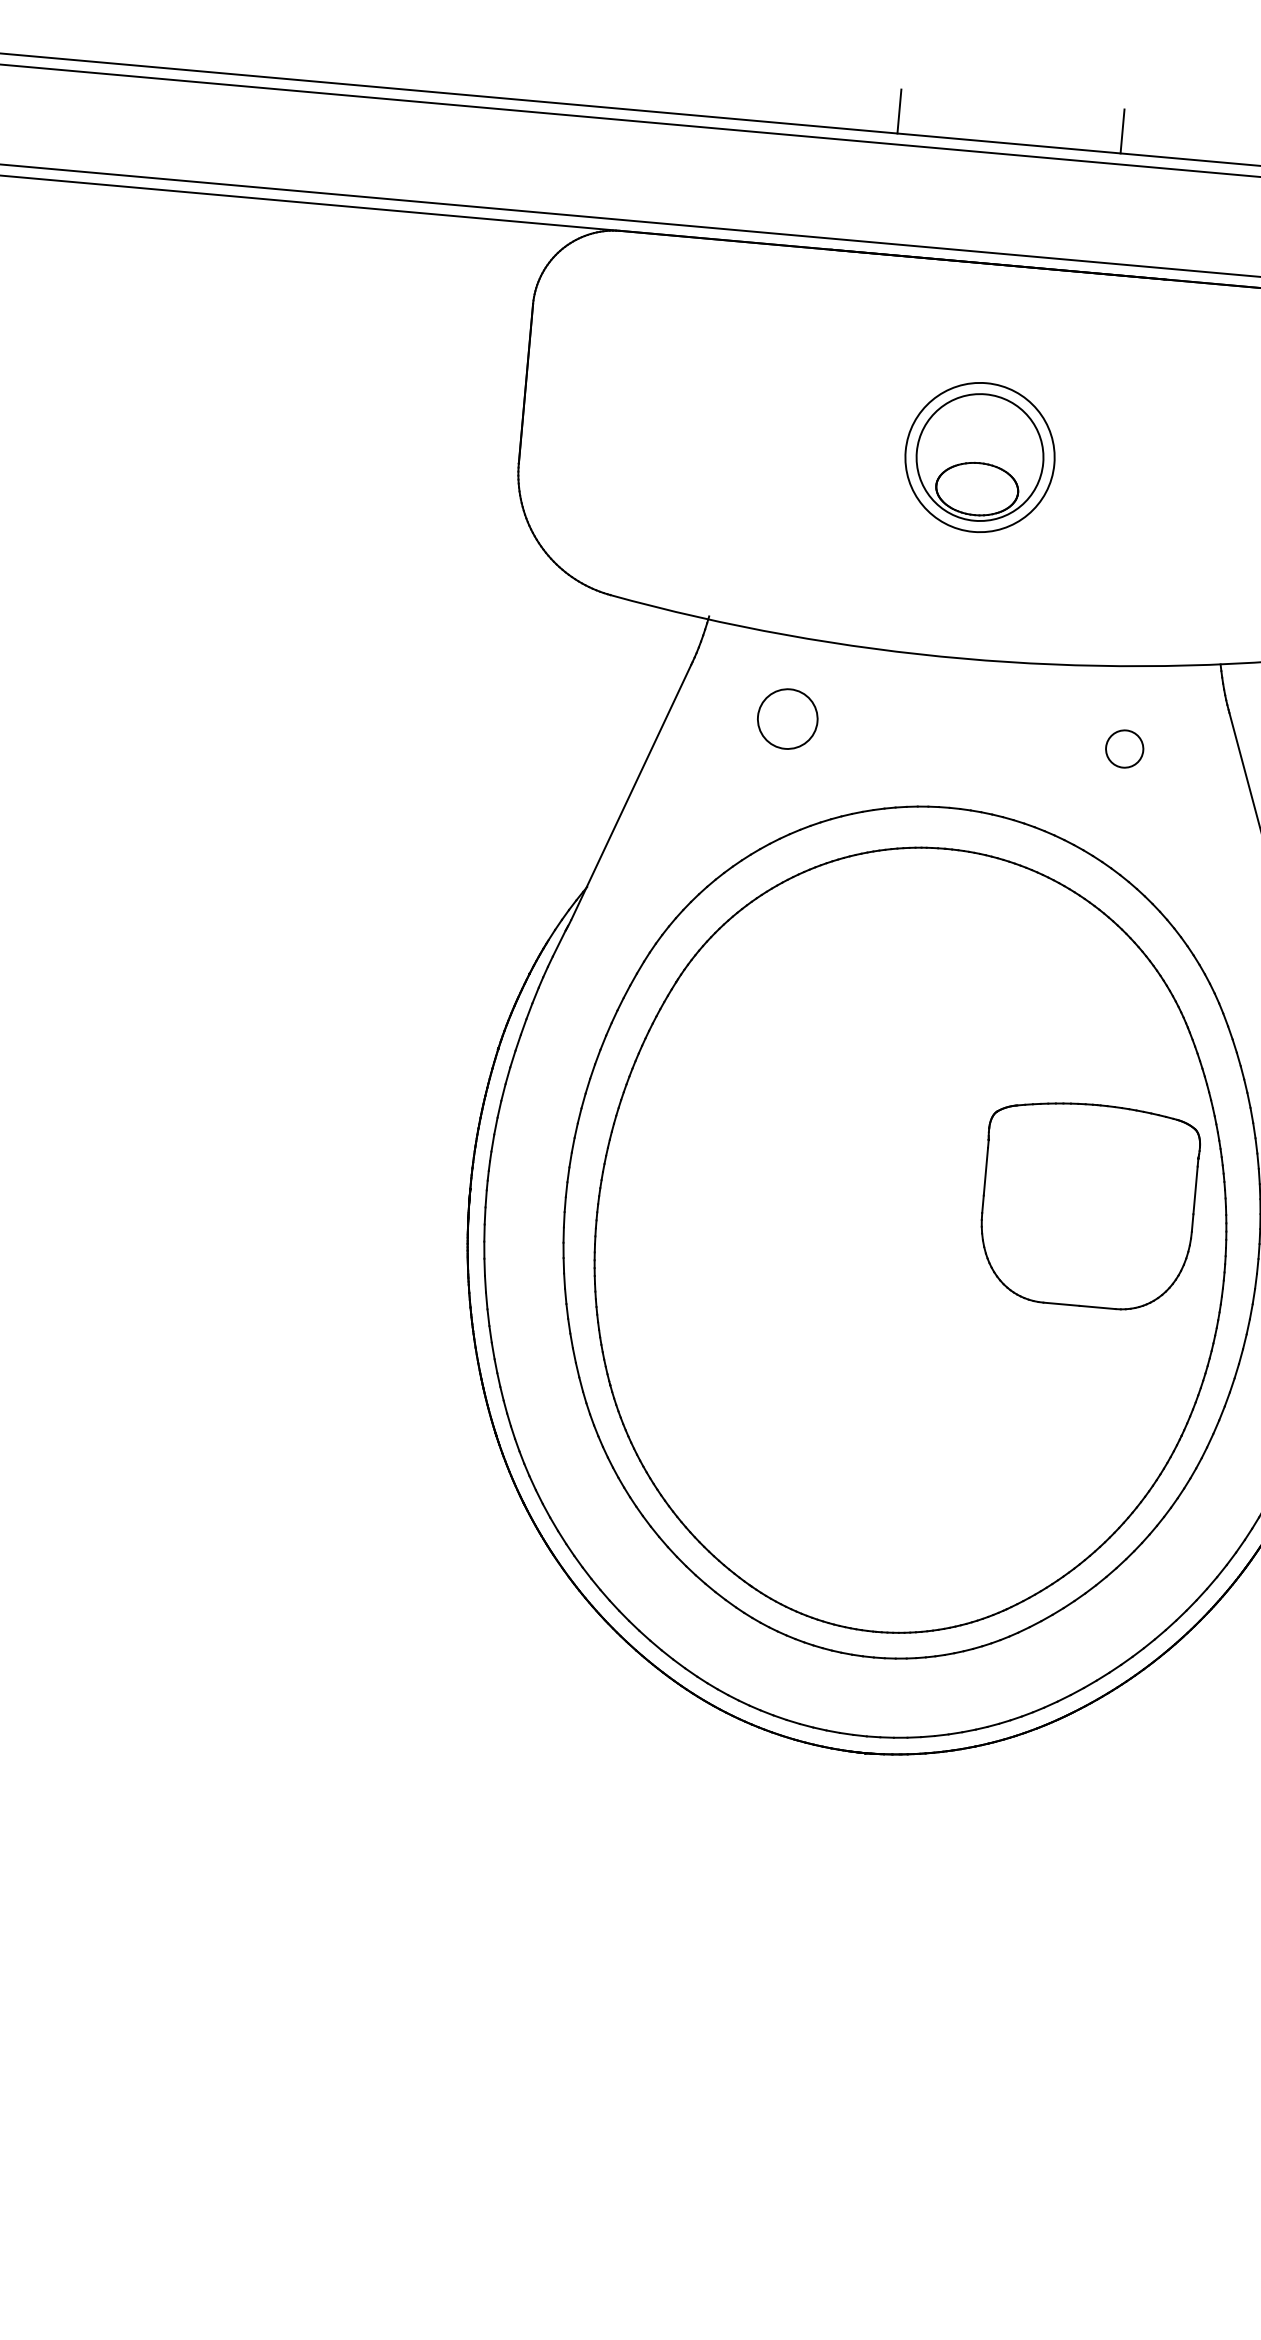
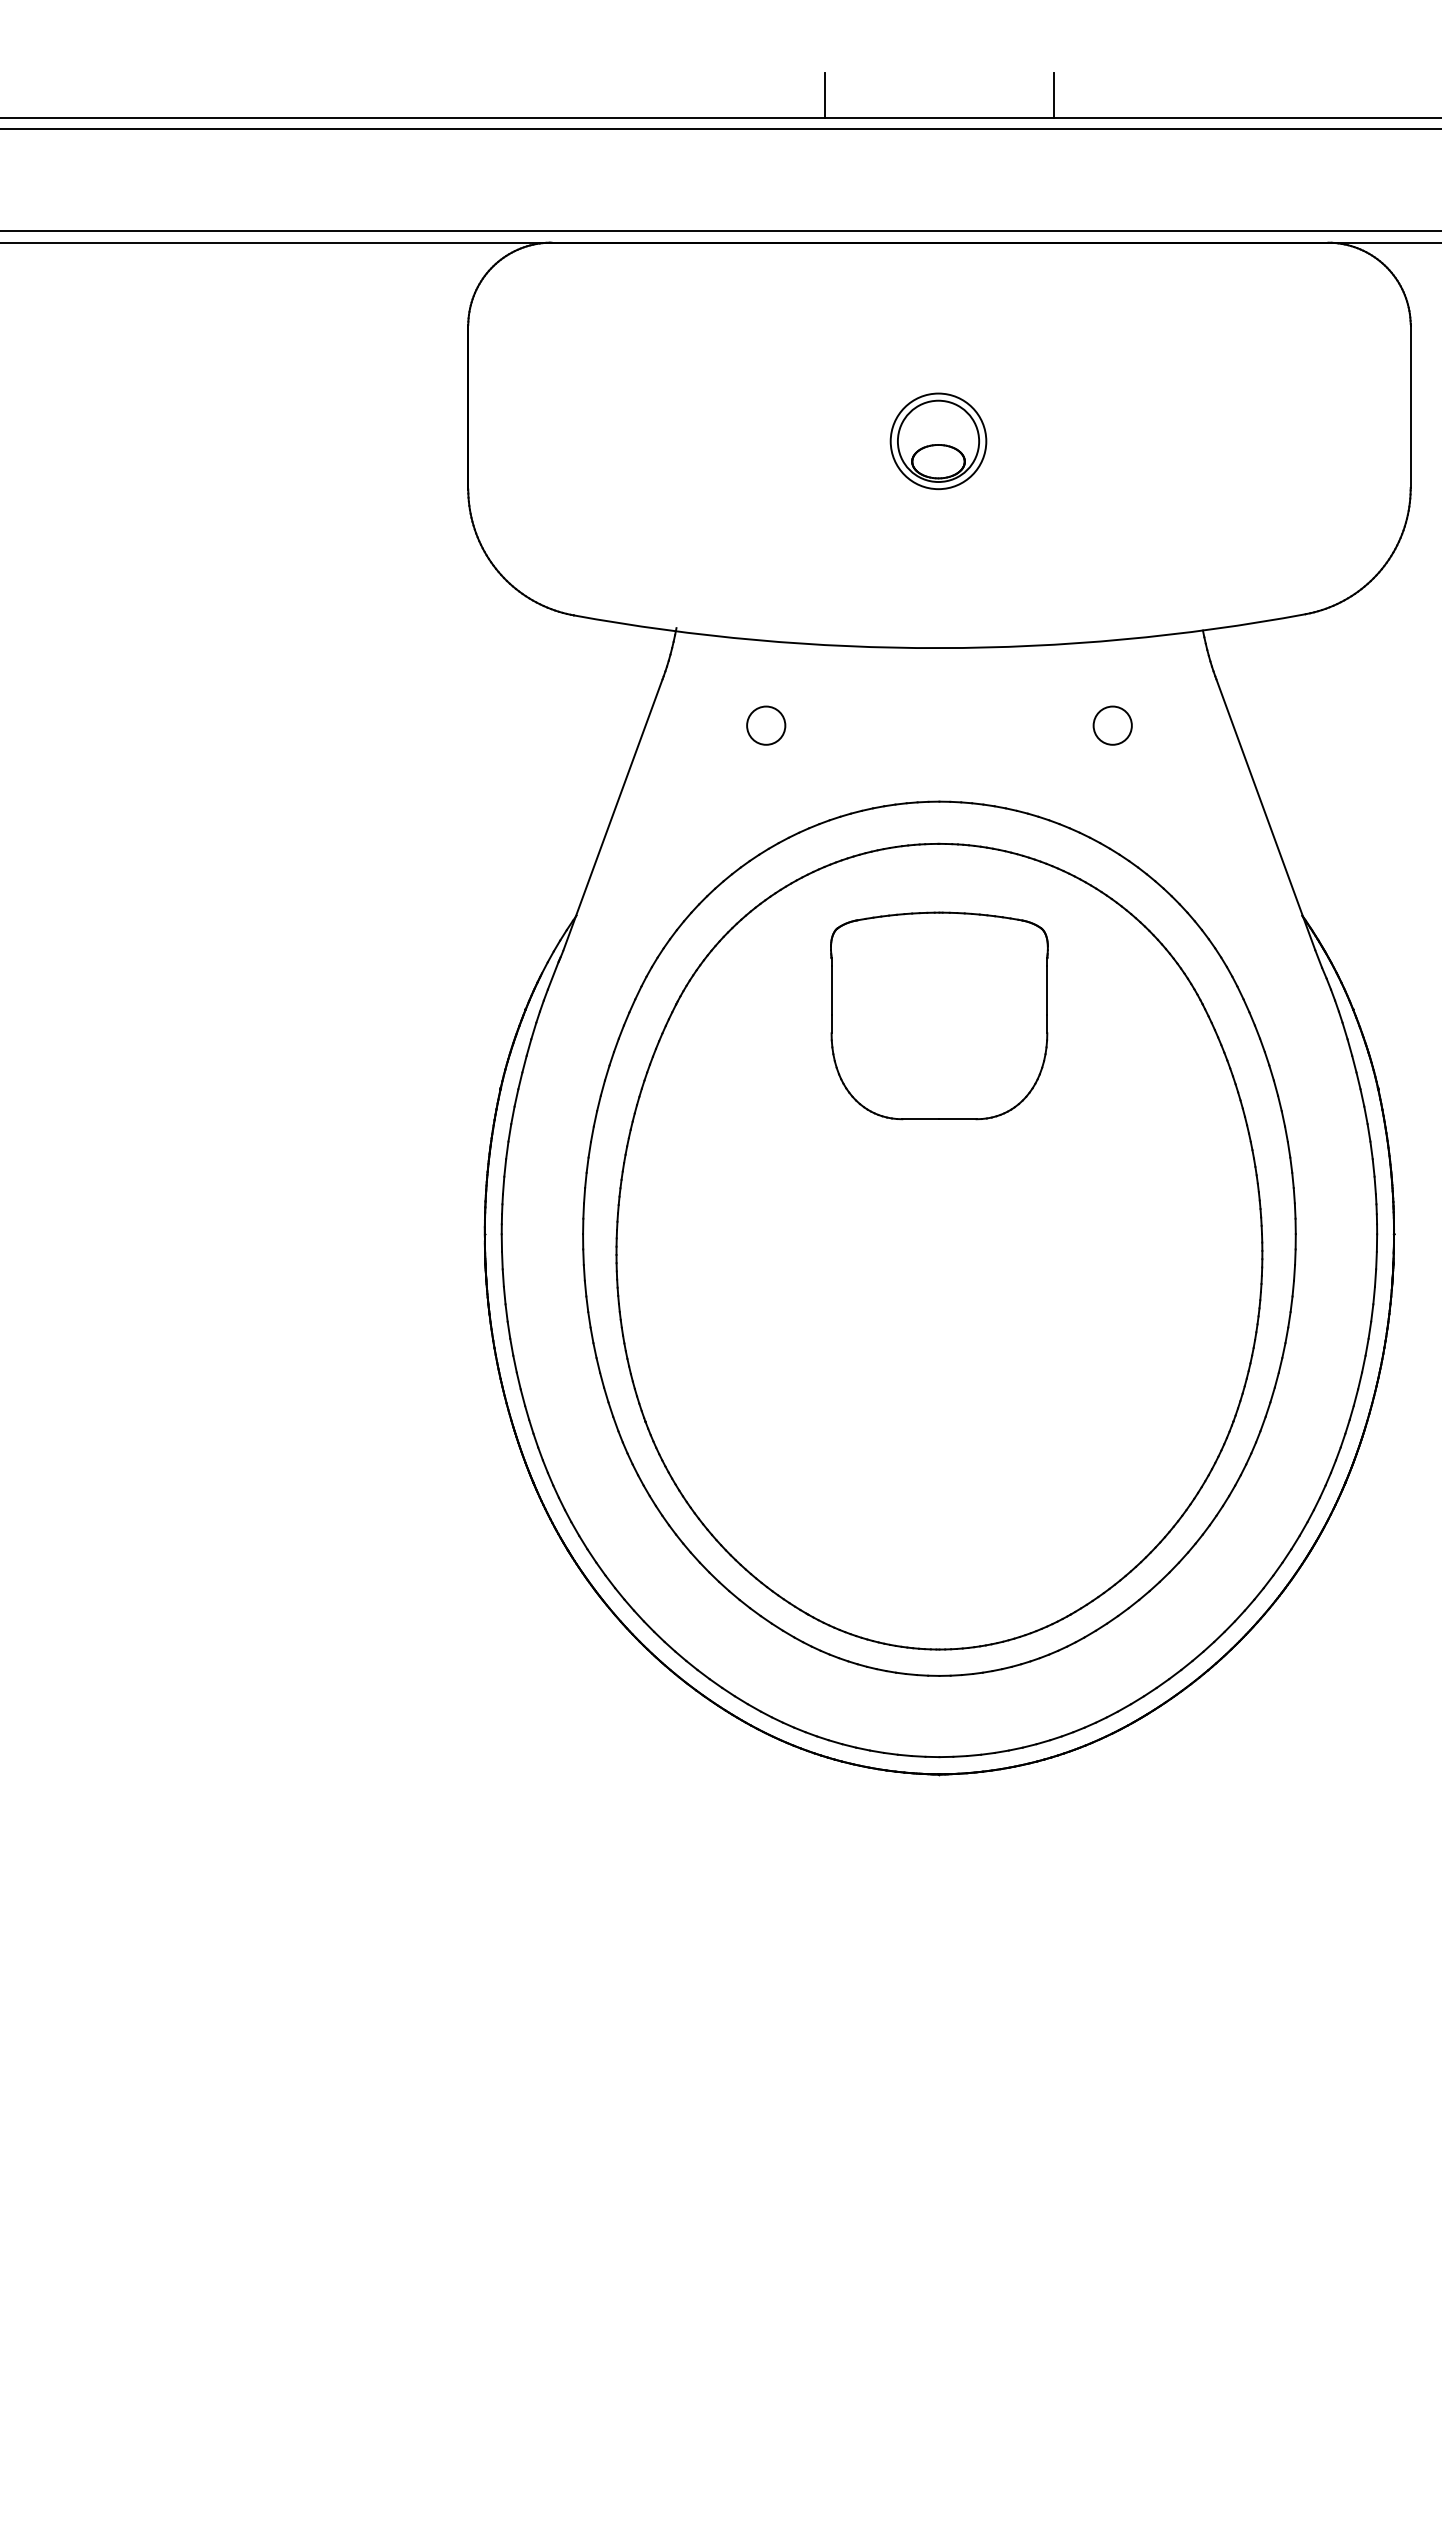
part: (979, 457) -> (938, 441), size x0.62
circle: (788, 718) -> (766, 725), size x0.62
part: (1088, 1205) -> (939, 1015), moved

